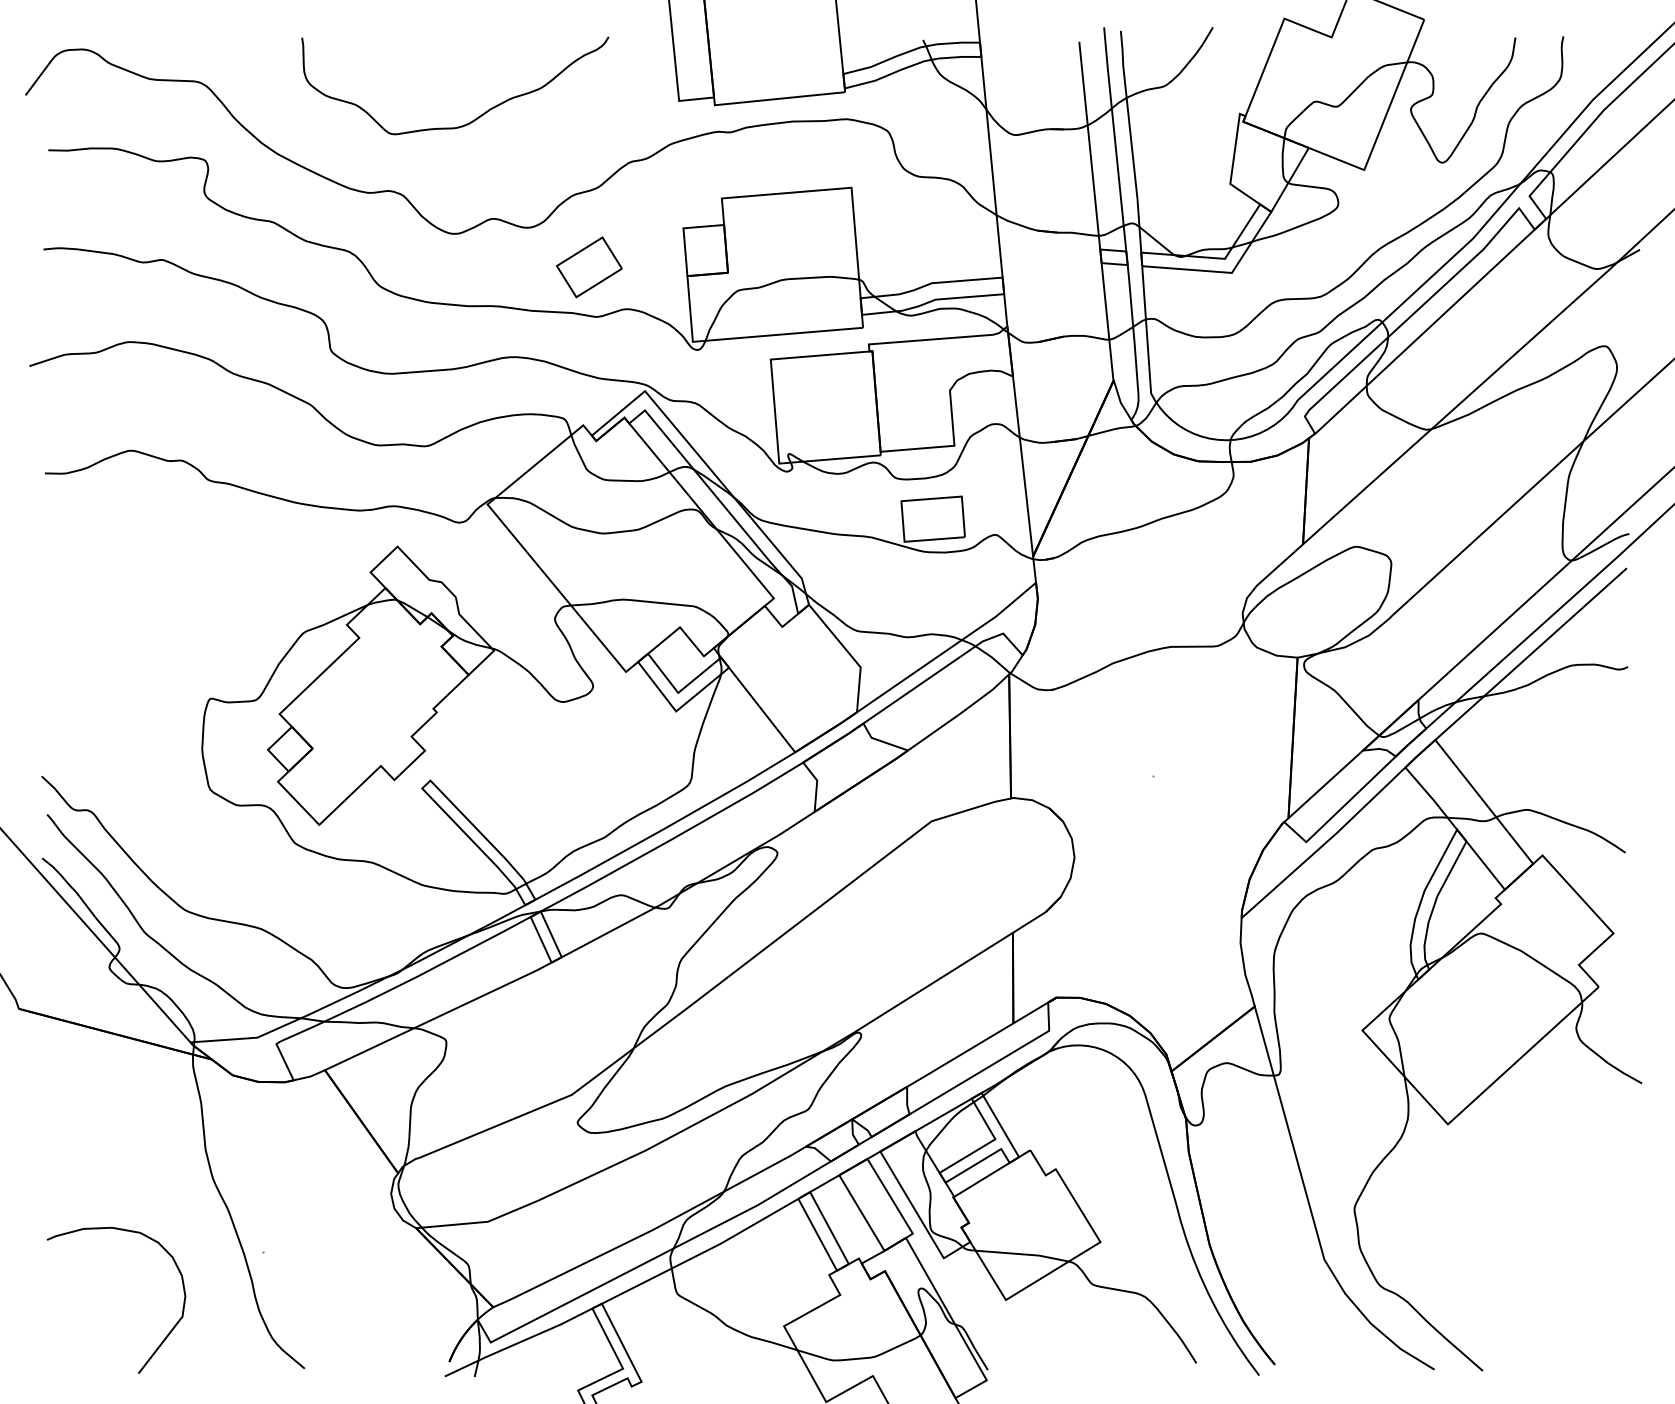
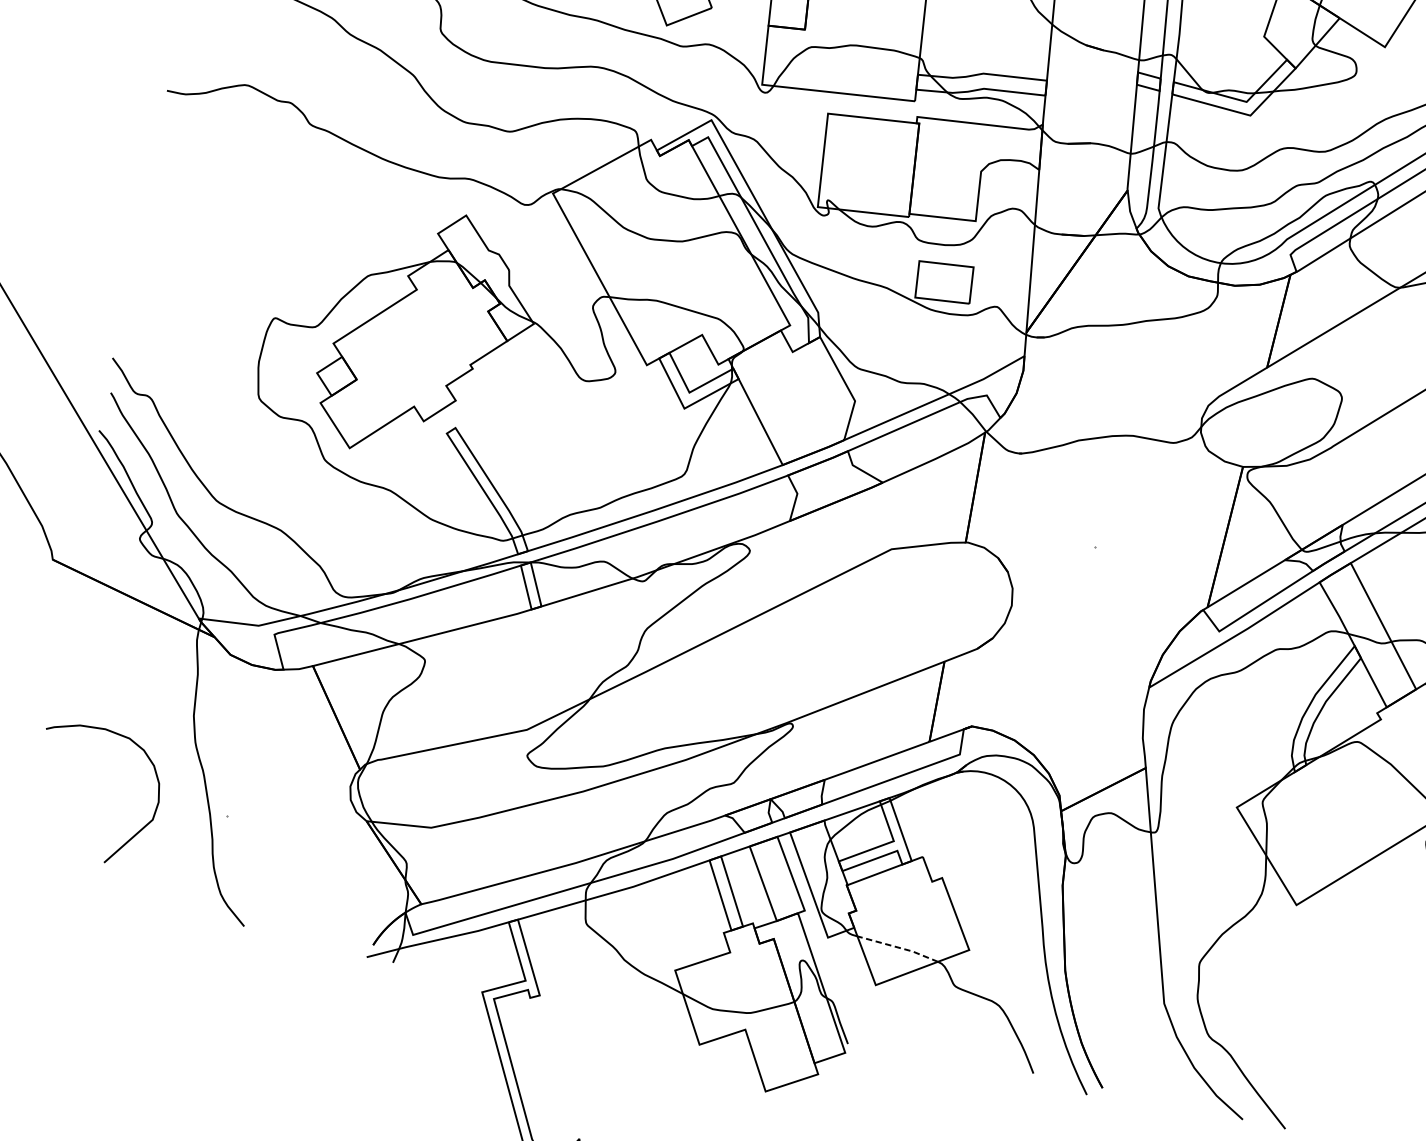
line: (1023, 1254) -> (899, 947), solid -> dashed
curve: (166, 1335) -> (135, 833), moved

